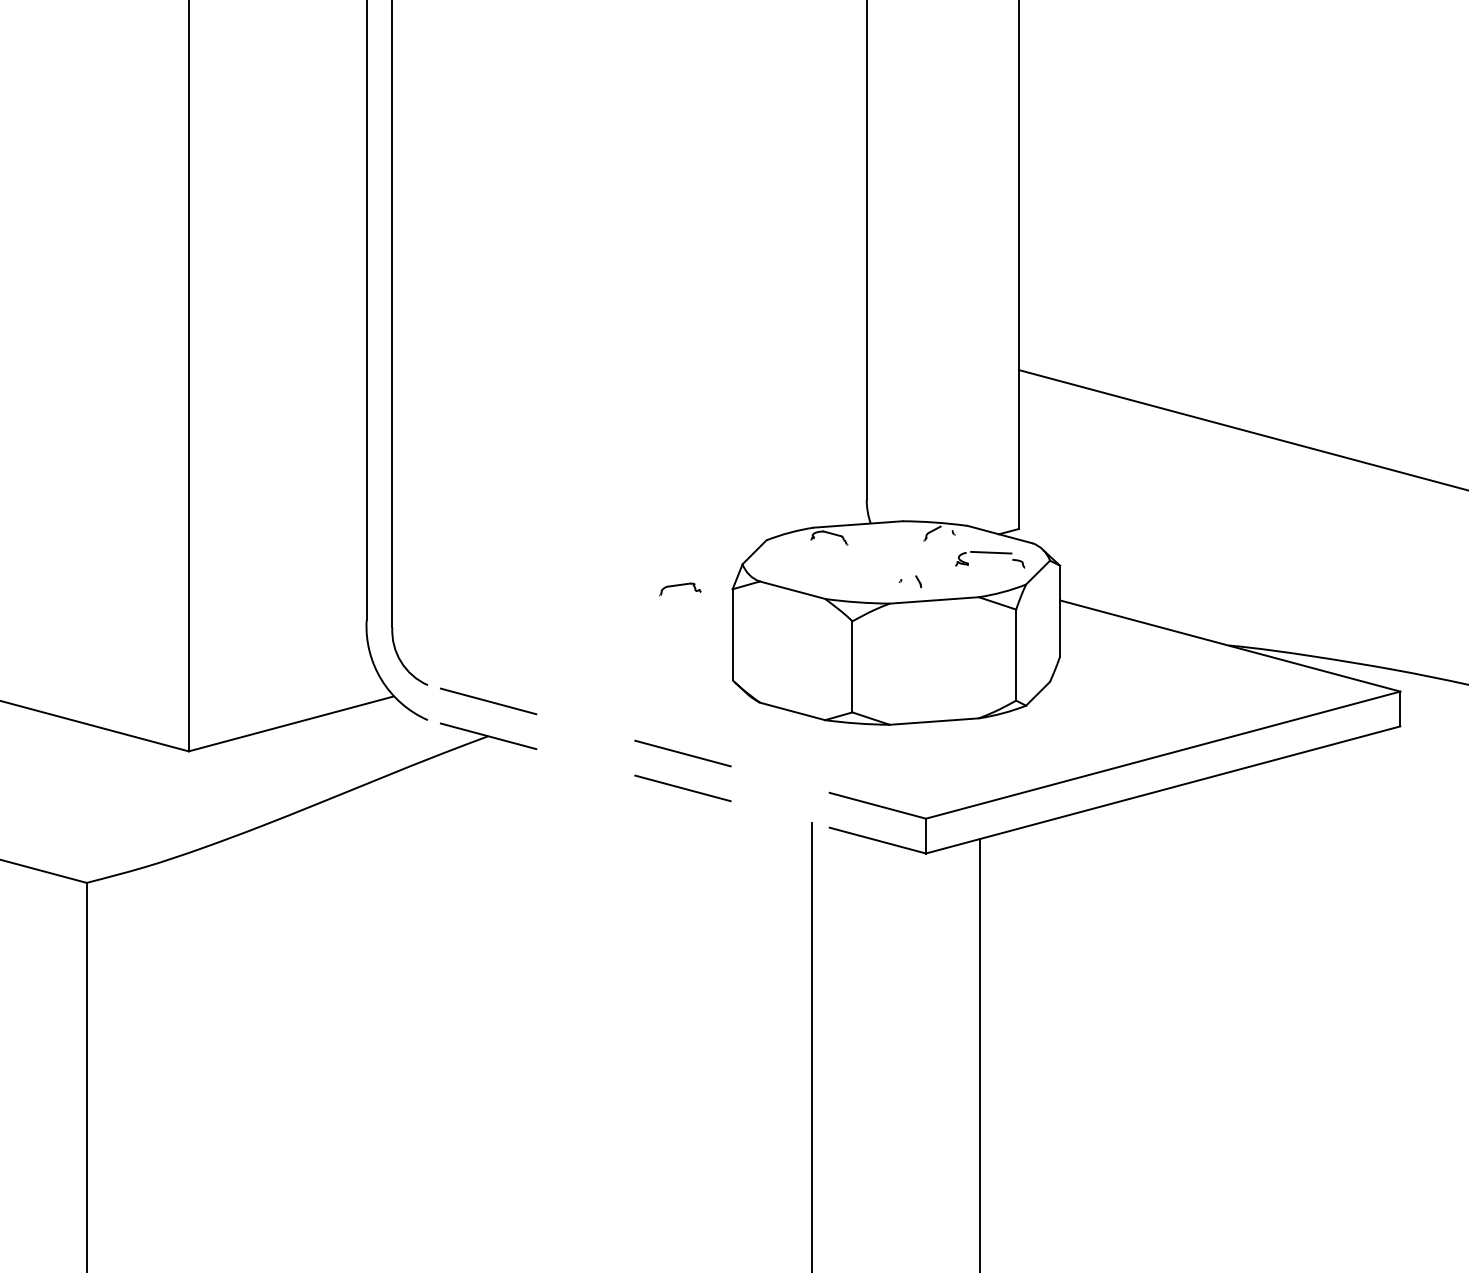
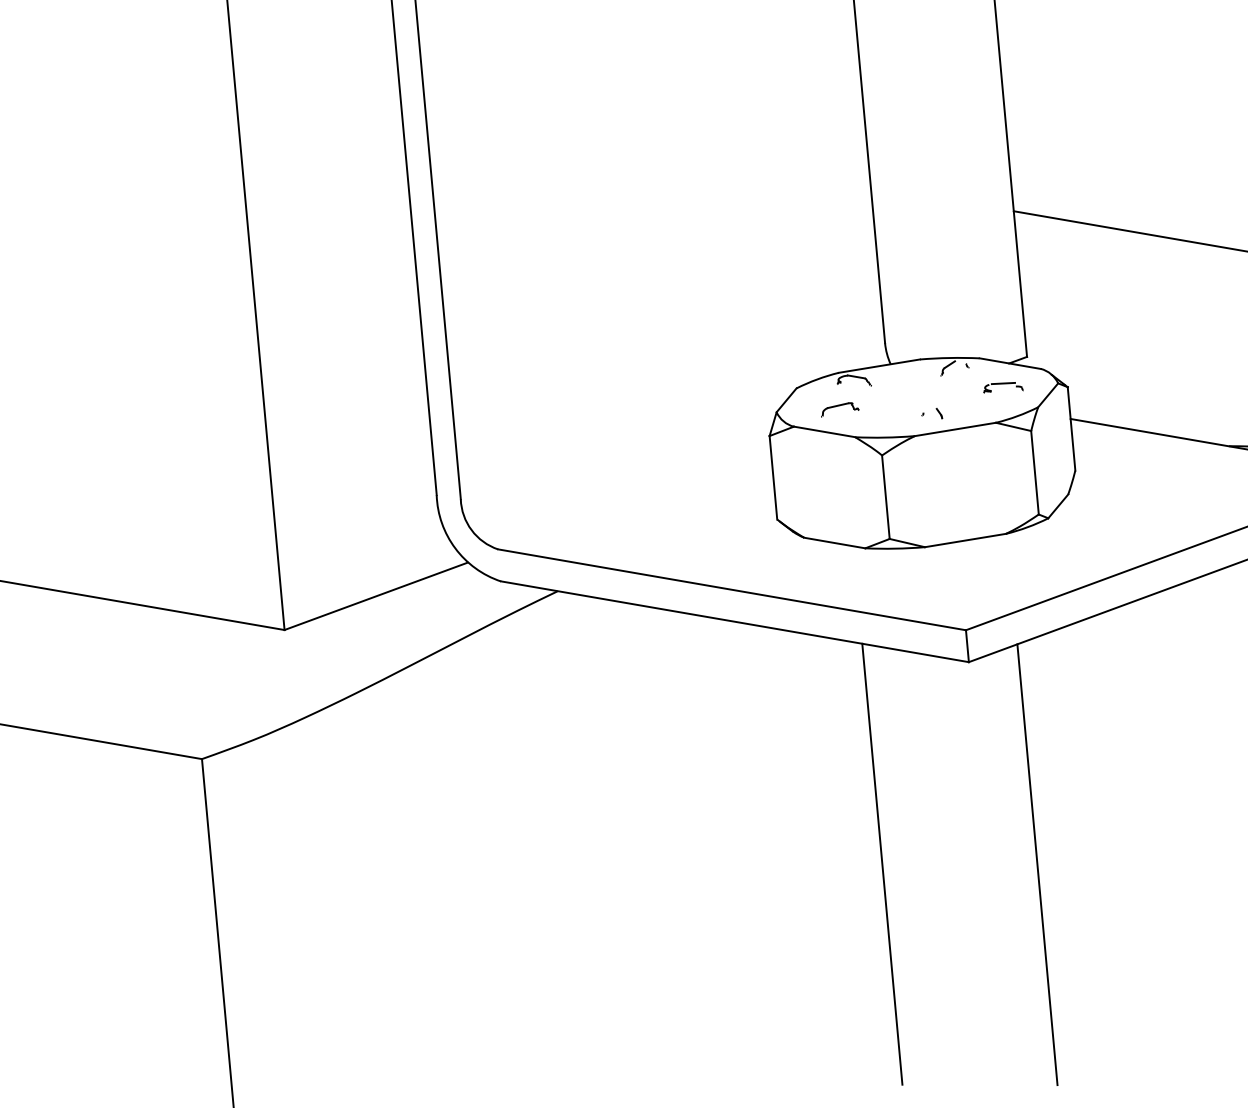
part: (989, 559) -> (1002, 387), size x0.62
part: (680, 589) -> (840, 409), moved
line: (676, 751) -> (731, 589), dashed -> solid
line: (676, 786) -> (734, 621), dashed -> solid

